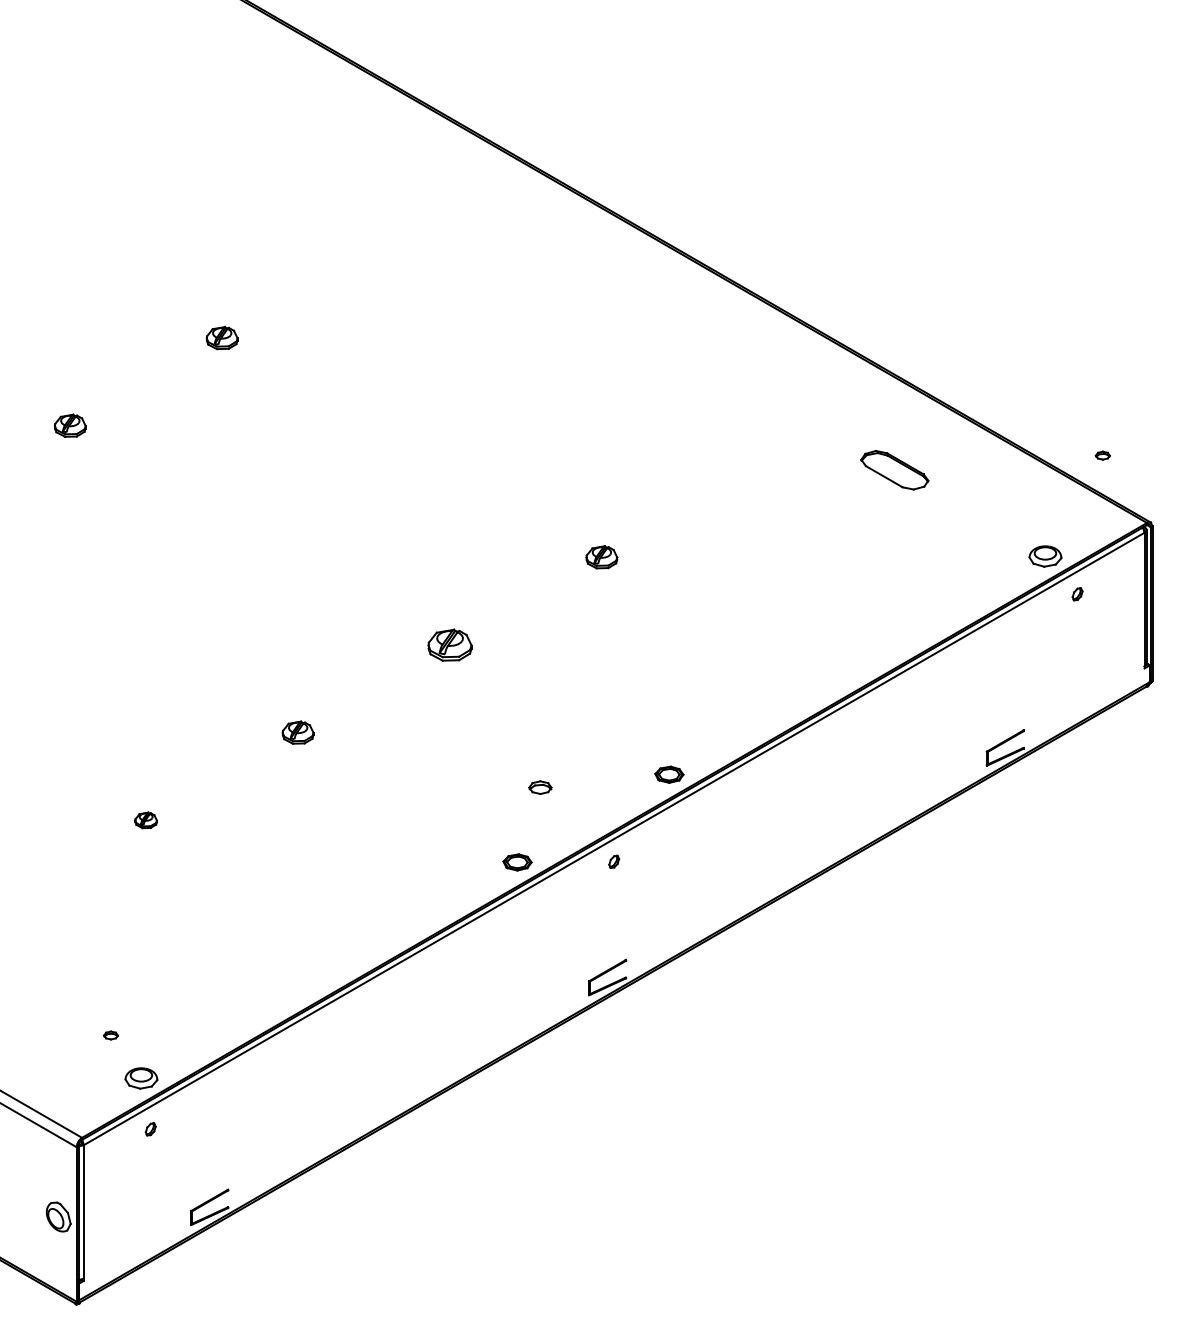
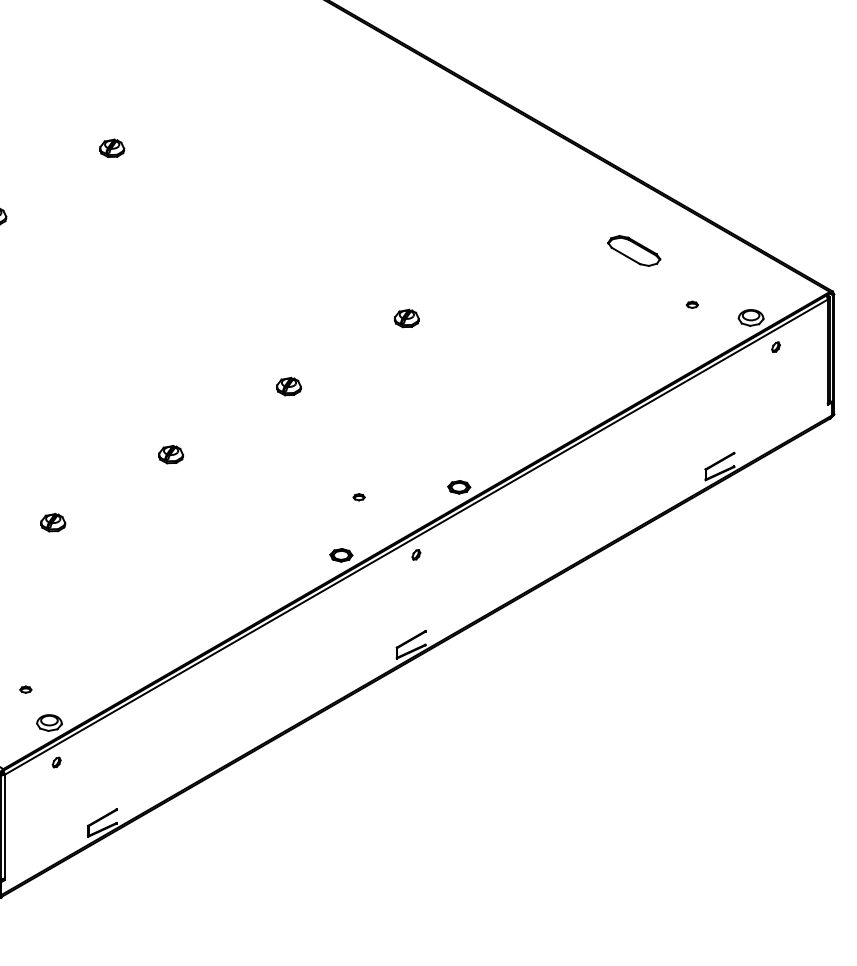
part: (1102, 455) -> (692, 304), moved
part: (449, 644) -> (288, 386), size x0.71
part: (540, 787) -> (359, 497), size x0.62
part: (145, 820) -> (52, 522), size x1.43

